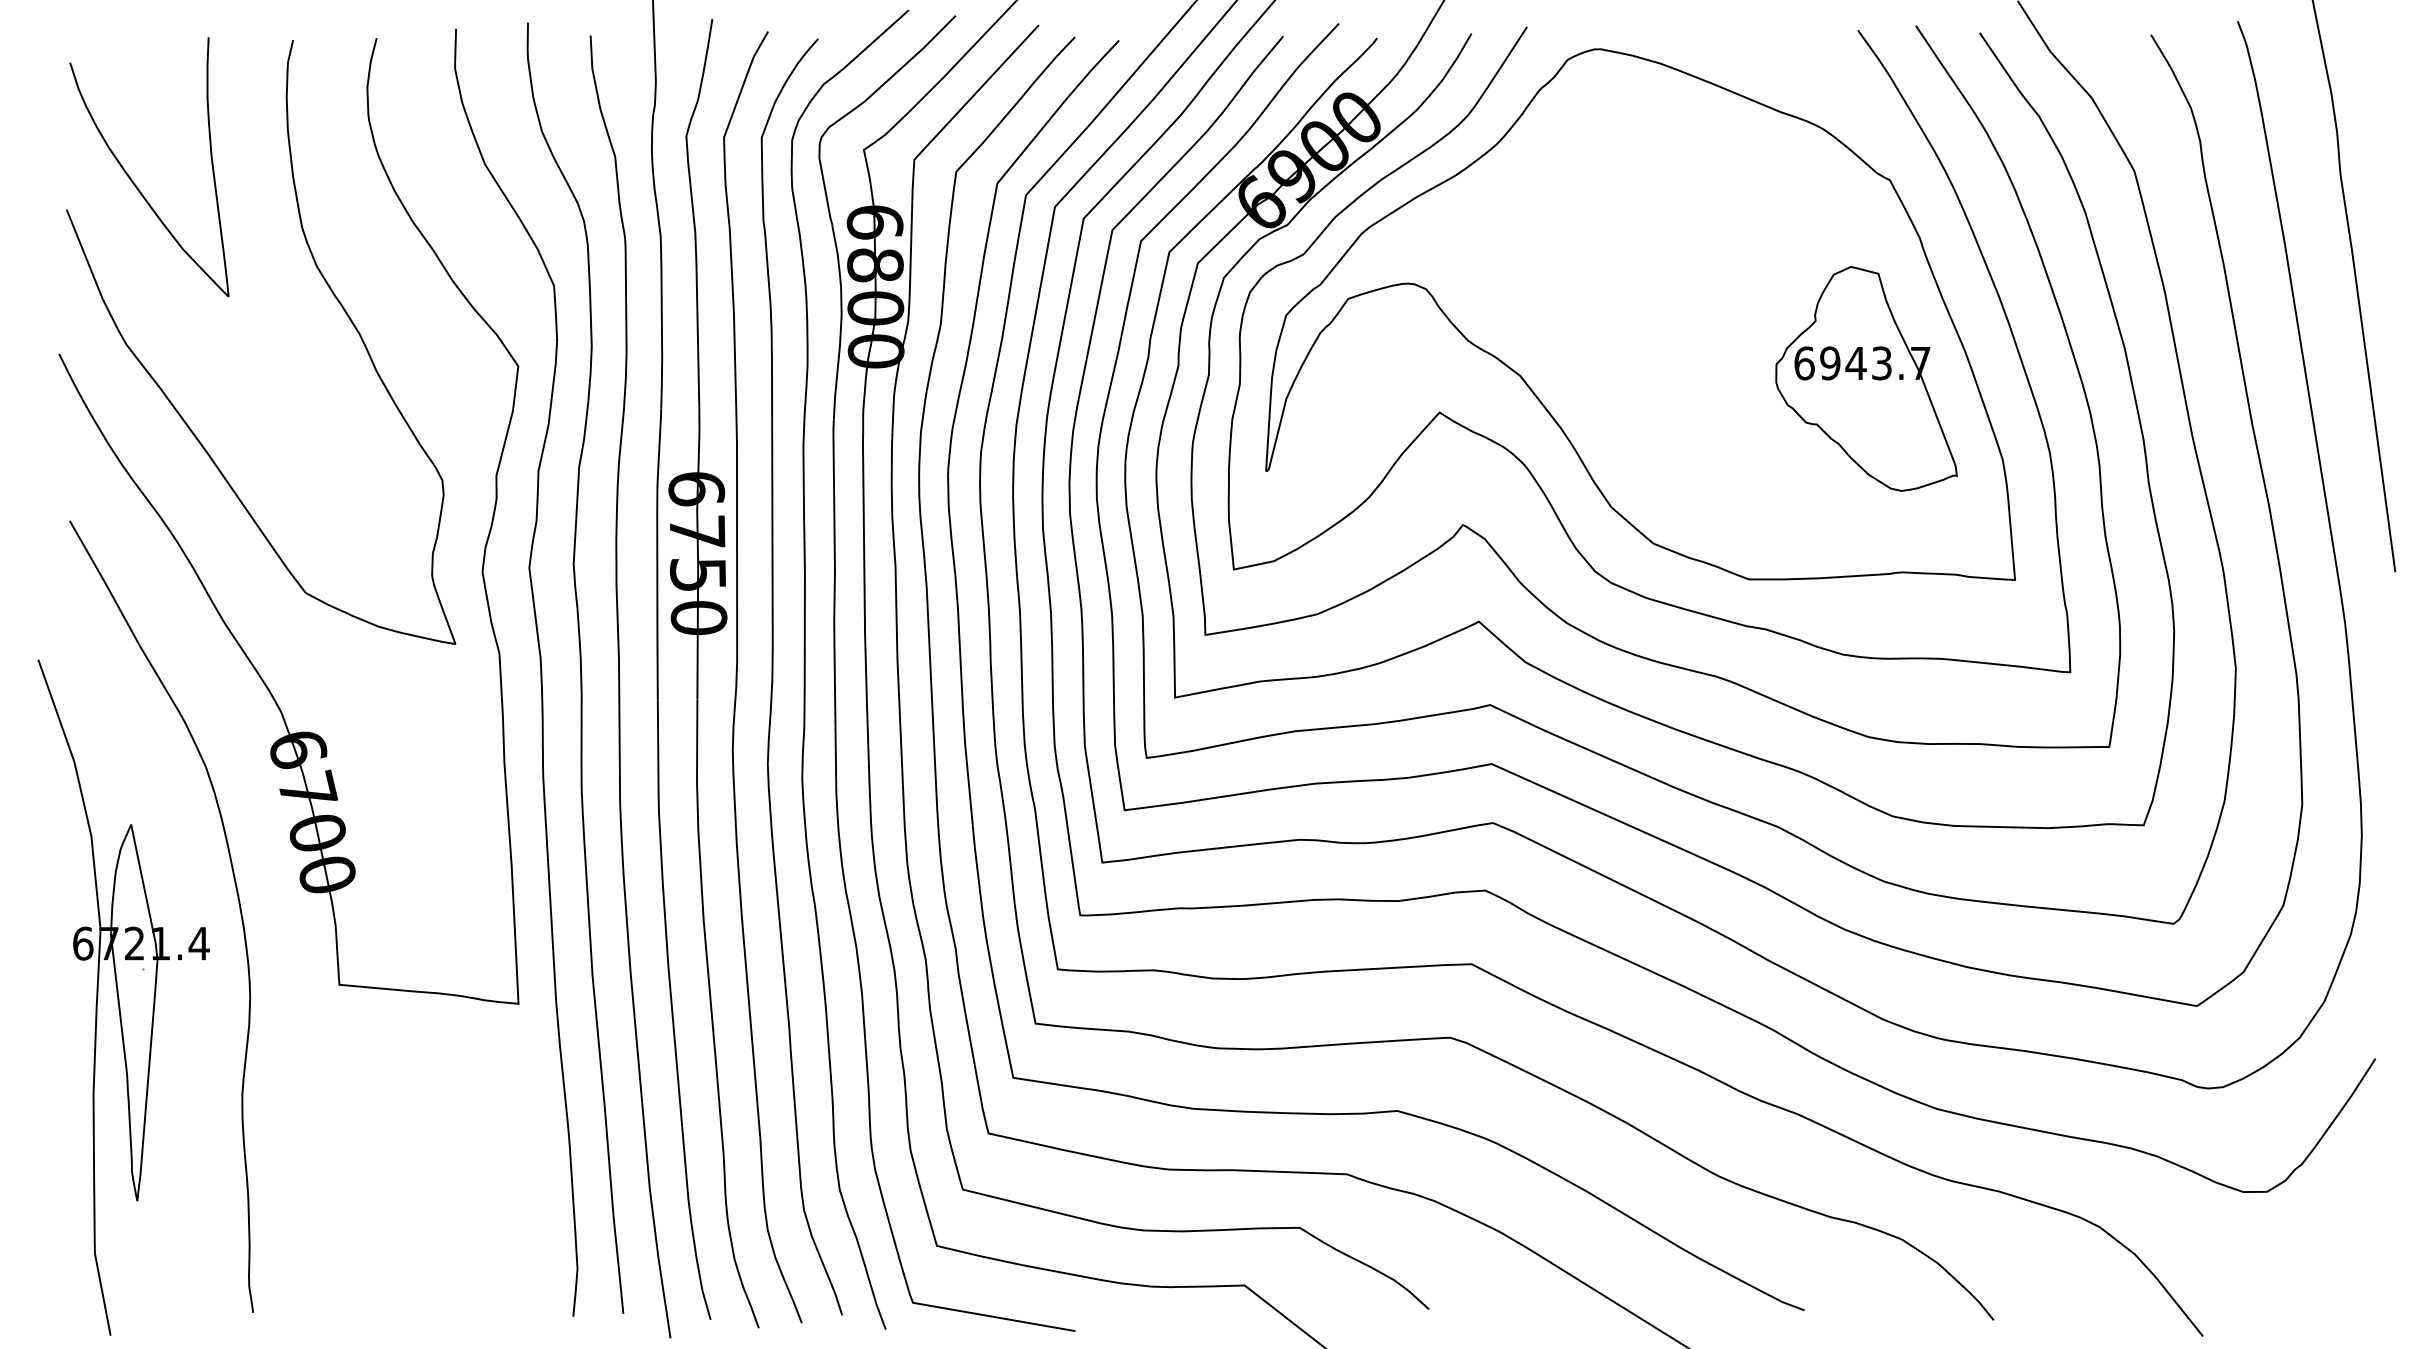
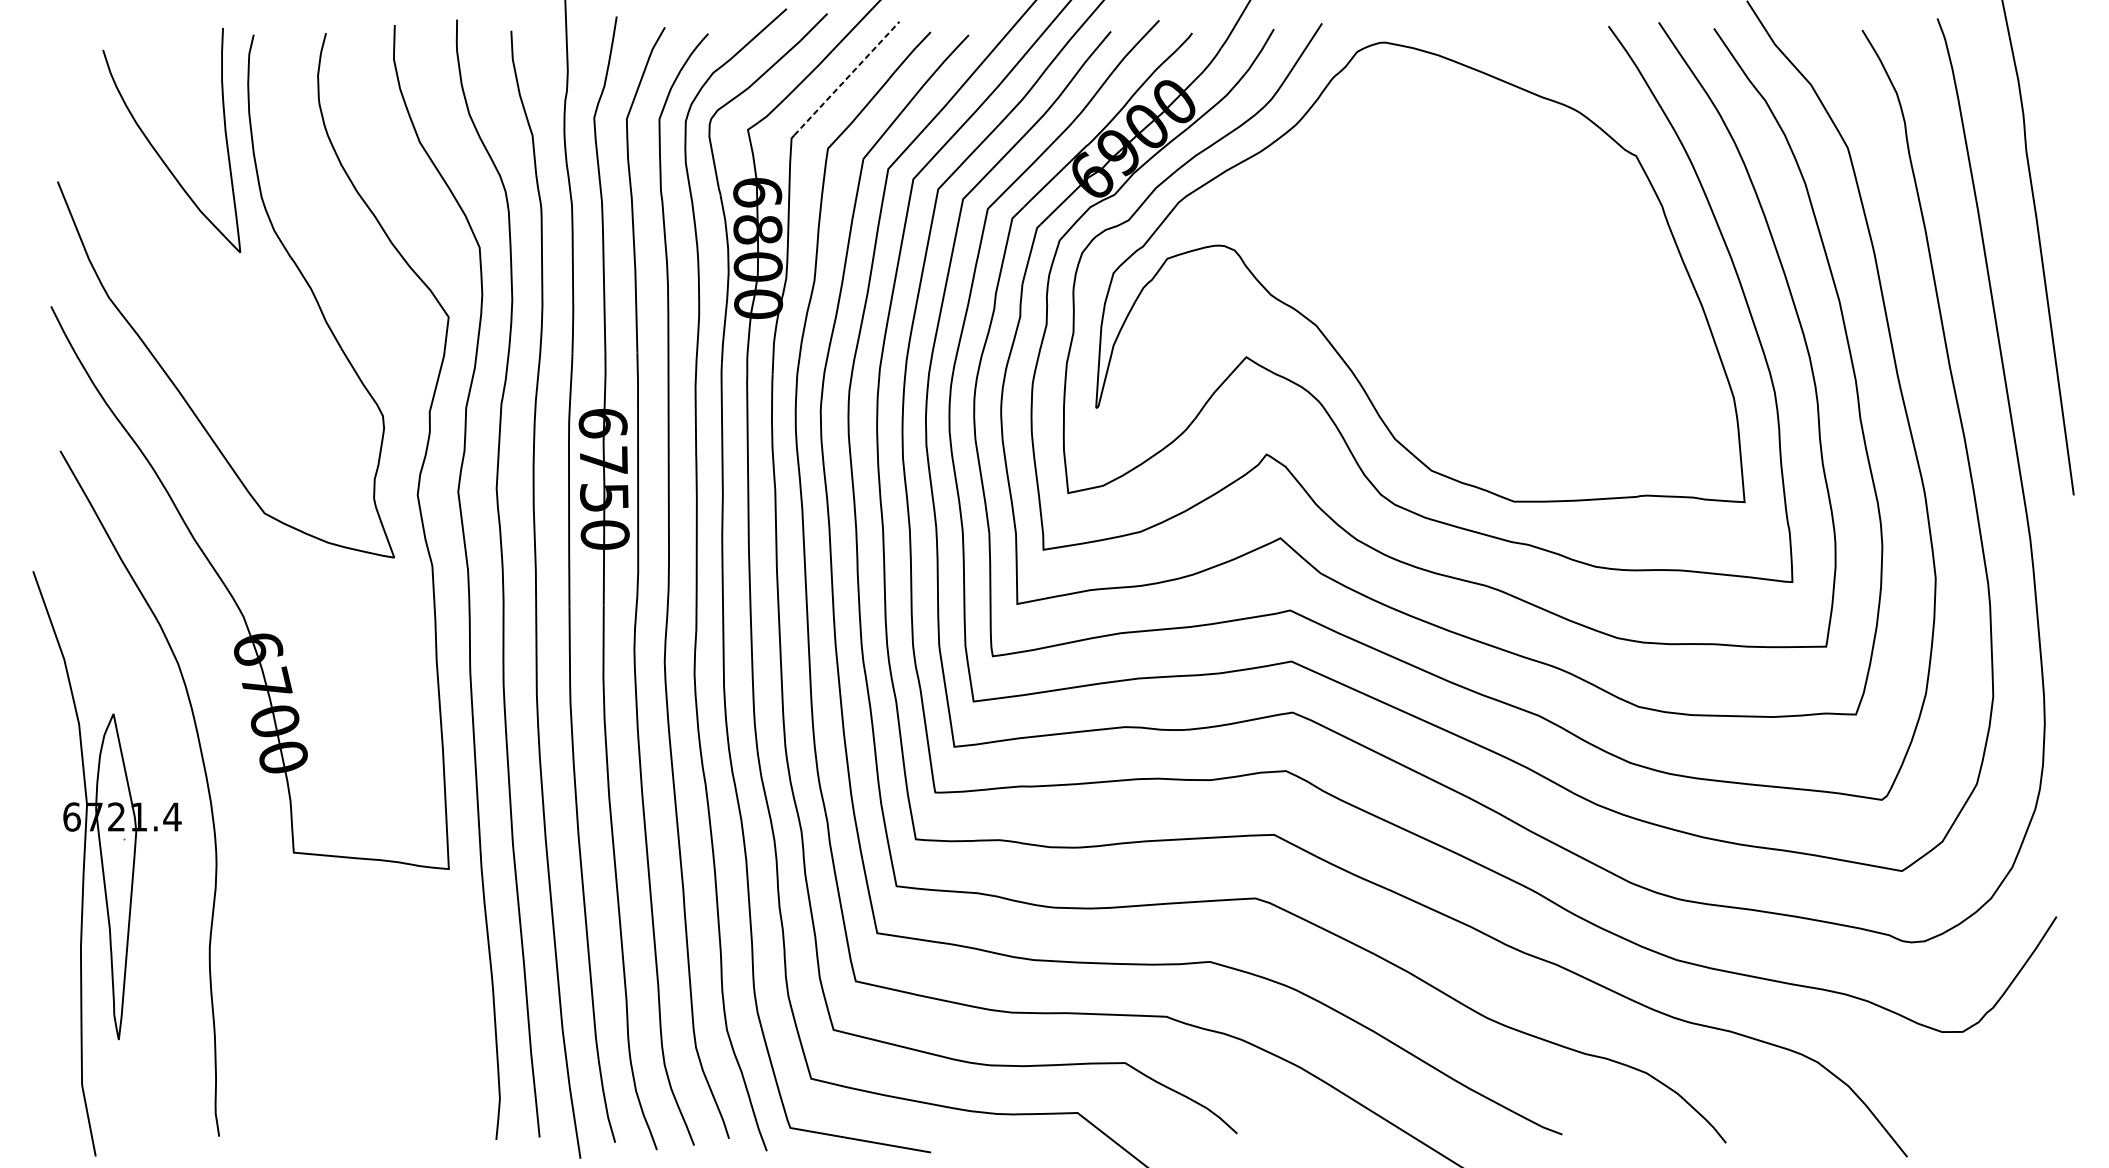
line: (979, 89) -> (848, 77), solid -> dashed
curve: (132, 179) -> (157, 151), moved
part: (1866, 378) -> (1615, 327), removed

